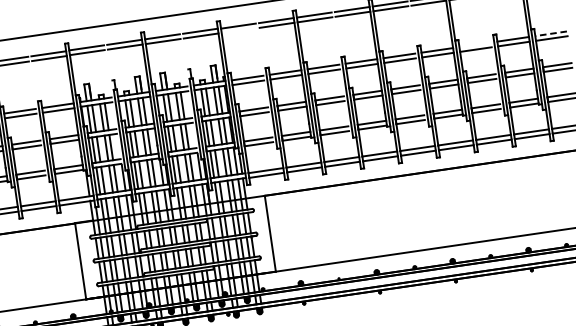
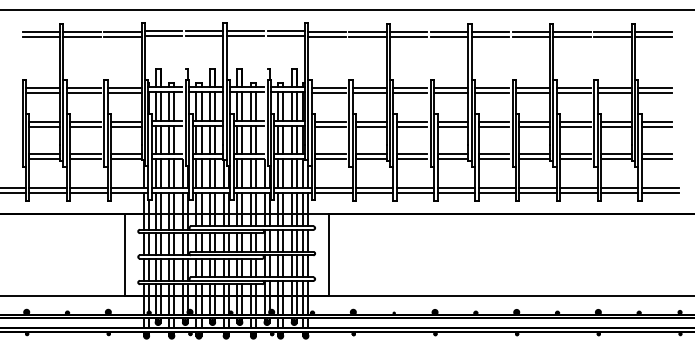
line: (238, 30) -> (326, 36), added
line: (550, 33) -> (654, 87), dashed -> solid
line: (474, 44) -> (573, 87), added

